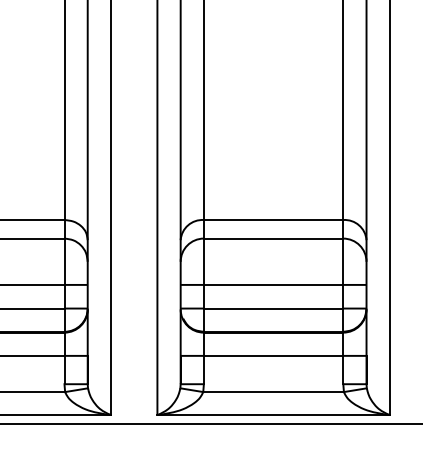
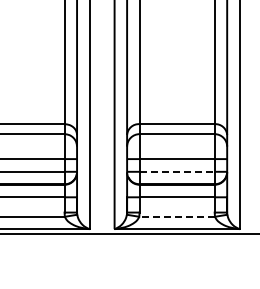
line: (274, 307) -> (177, 171), solid -> dashed
line: (274, 391) -> (177, 216), solid -> dashed

